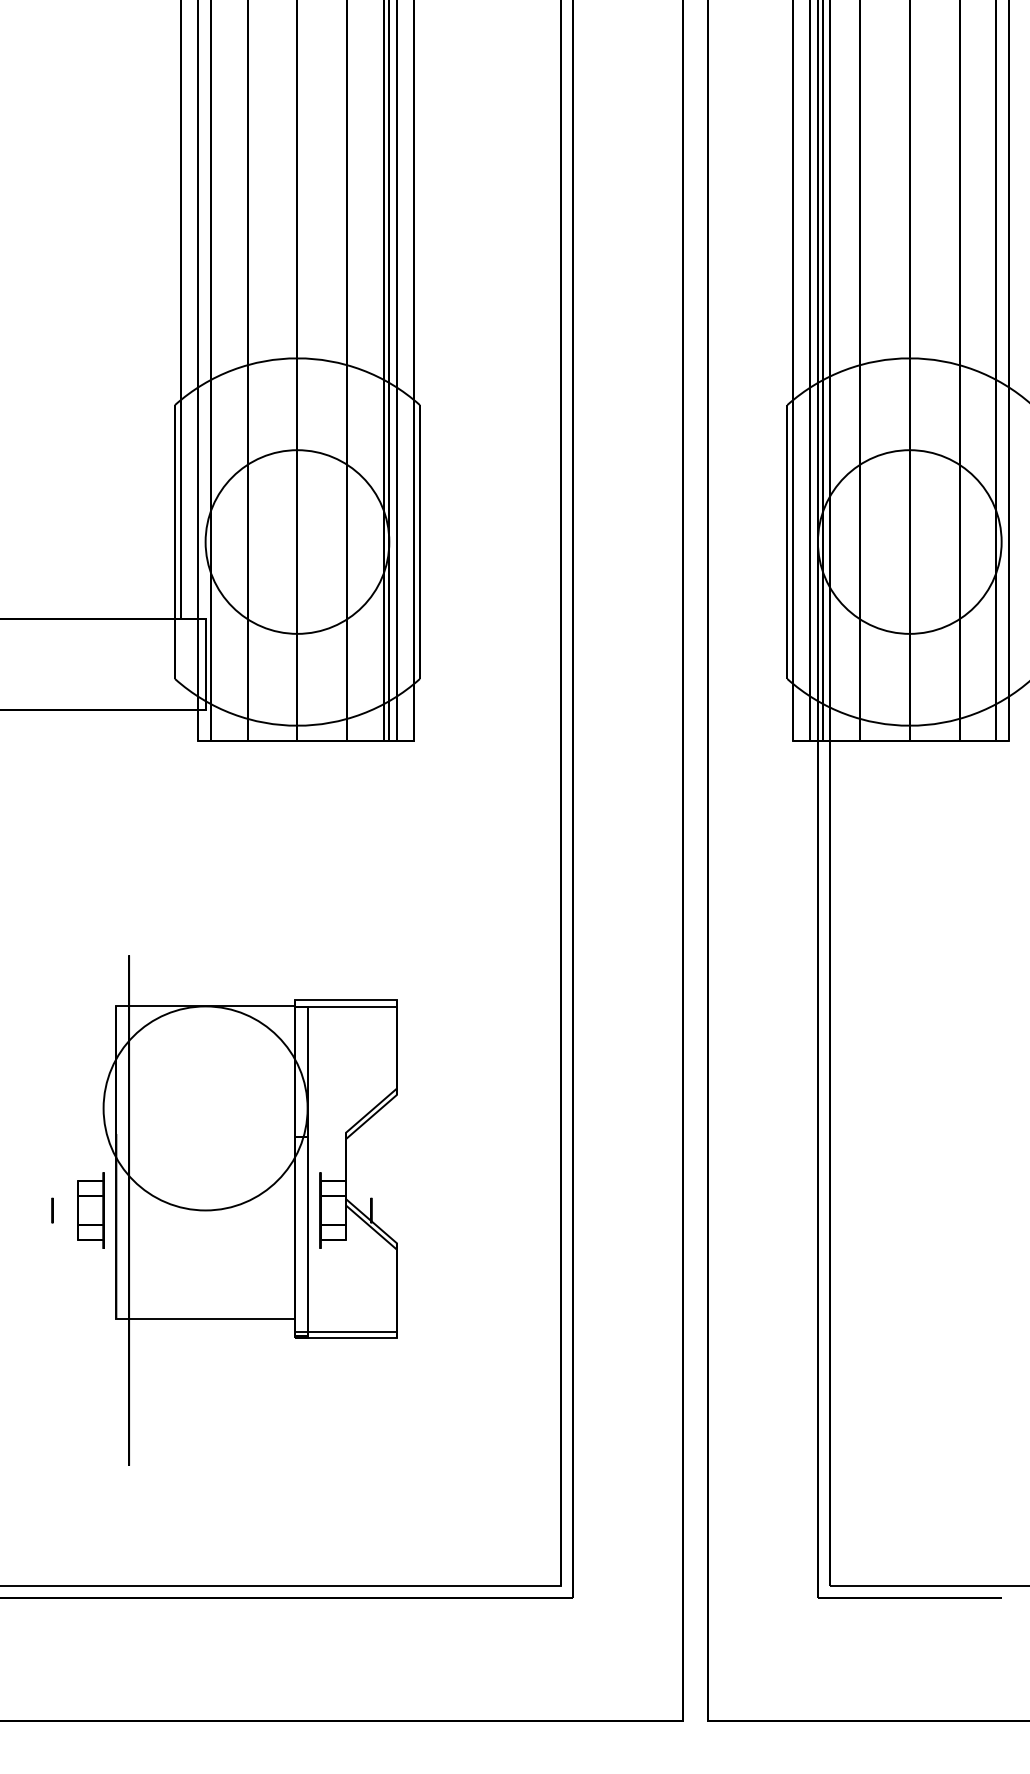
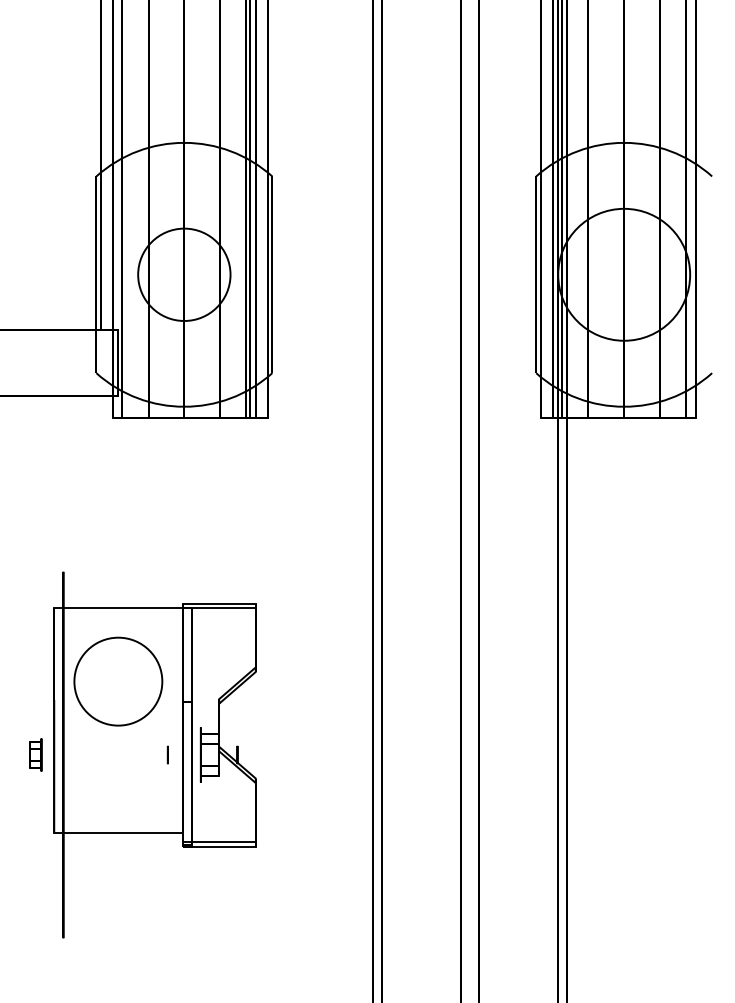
circle: (297, 541) -> (184, 274), size x0.7
circle: (205, 1108) -> (118, 681), size x0.6
circle: (52, 1210) -> (167, 754), moved
part: (90, 1210) -> (35, 754), size x0.6

